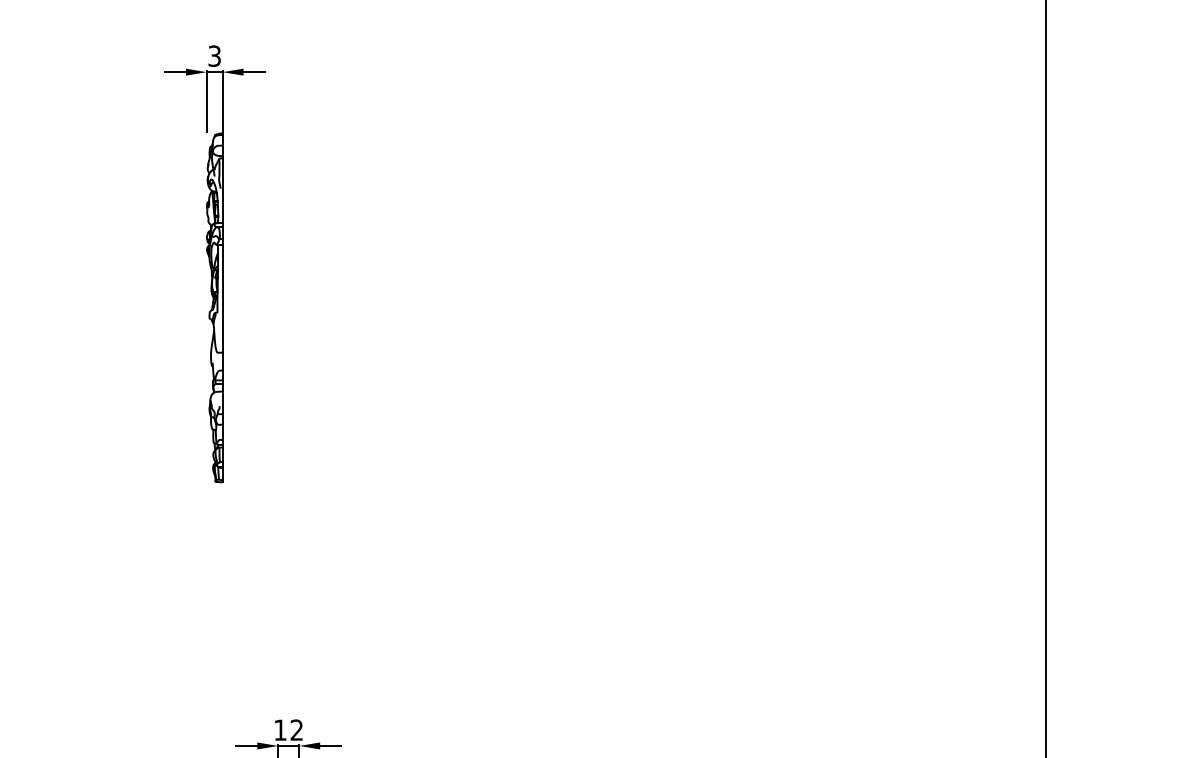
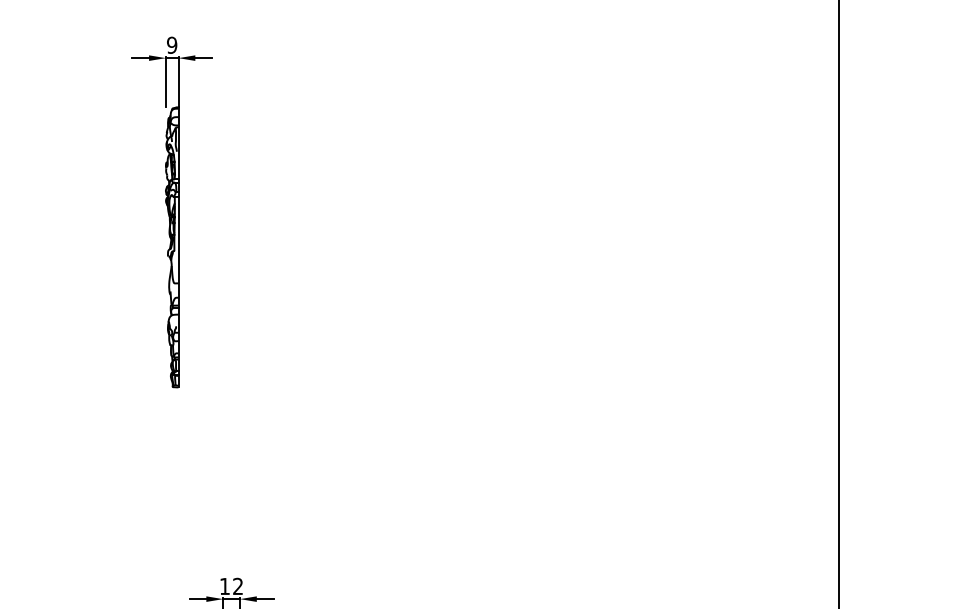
text: (214, 55) -> (171, 44), 3 -> 9

